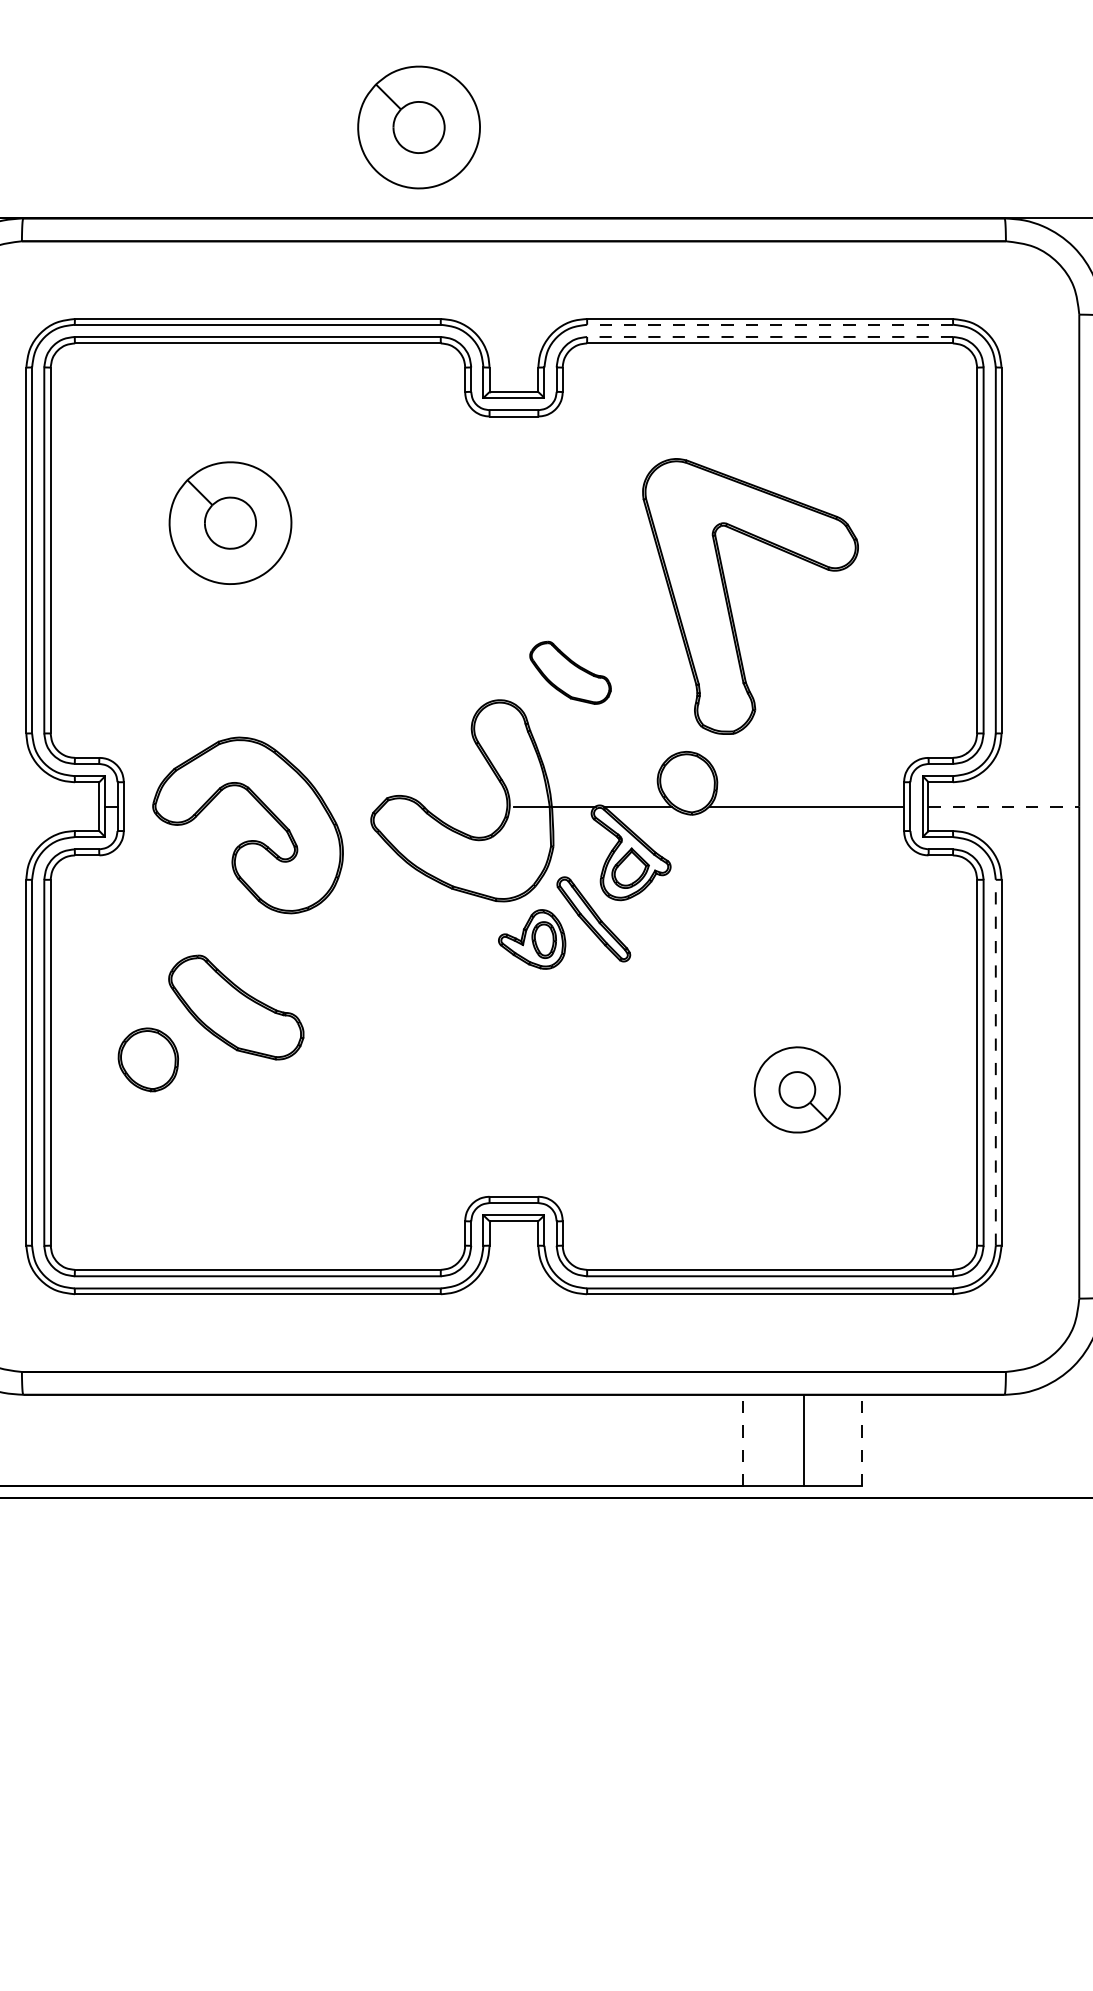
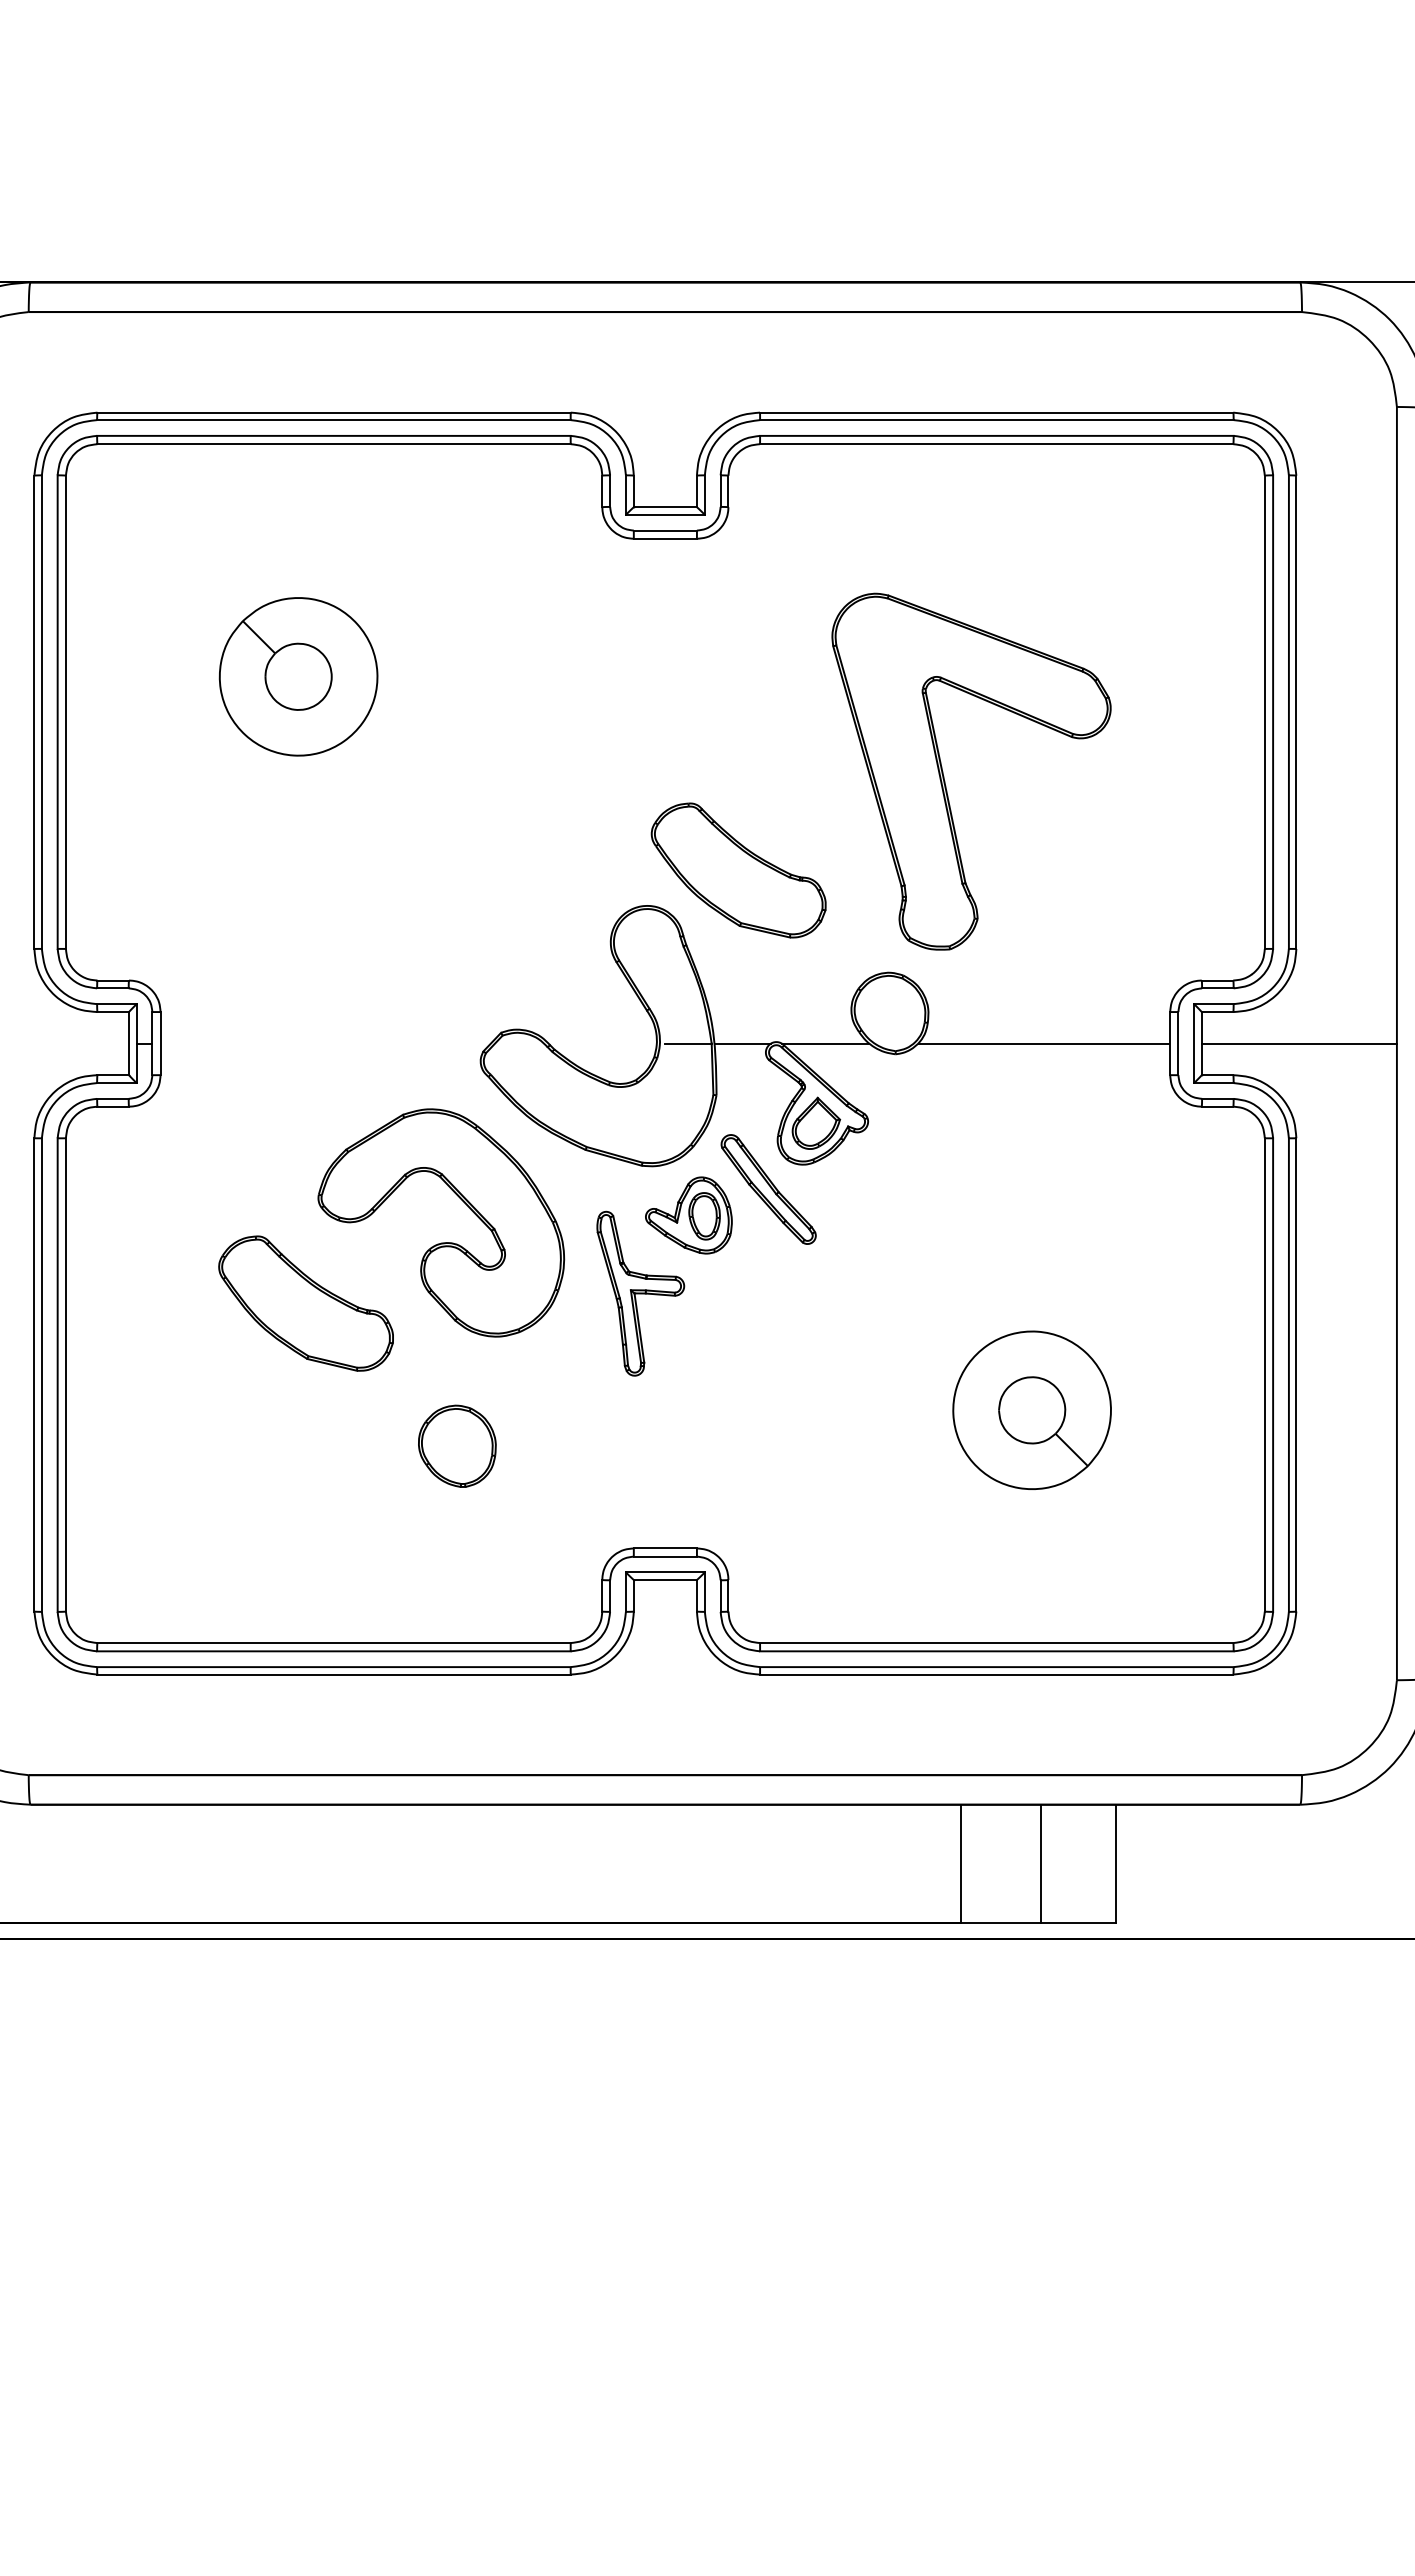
part: (418, 127) -> (542, 164), removed
line: (769, 325) -> (996, 420), dashed -> solid
line: (769, 336) -> (996, 435), dashed -> solid
part: (570, 672) -> (738, 870), size x1.67
line: (1003, 806) -> (1299, 1043), dashed -> solid
part: (248, 840) -> (441, 1242), moved
part: (494, 999) -> (640, 1293), added
part: (148, 1059) -> (457, 1445), moved
line: (995, 1063) -> (1288, 1375), dashed -> solid
part: (796, 1089) -> (1031, 1409), size x1.43
line: (742, 1440) -> (961, 1863), dashed -> solid
line: (861, 1440) -> (1115, 1863), dashed -> solid

